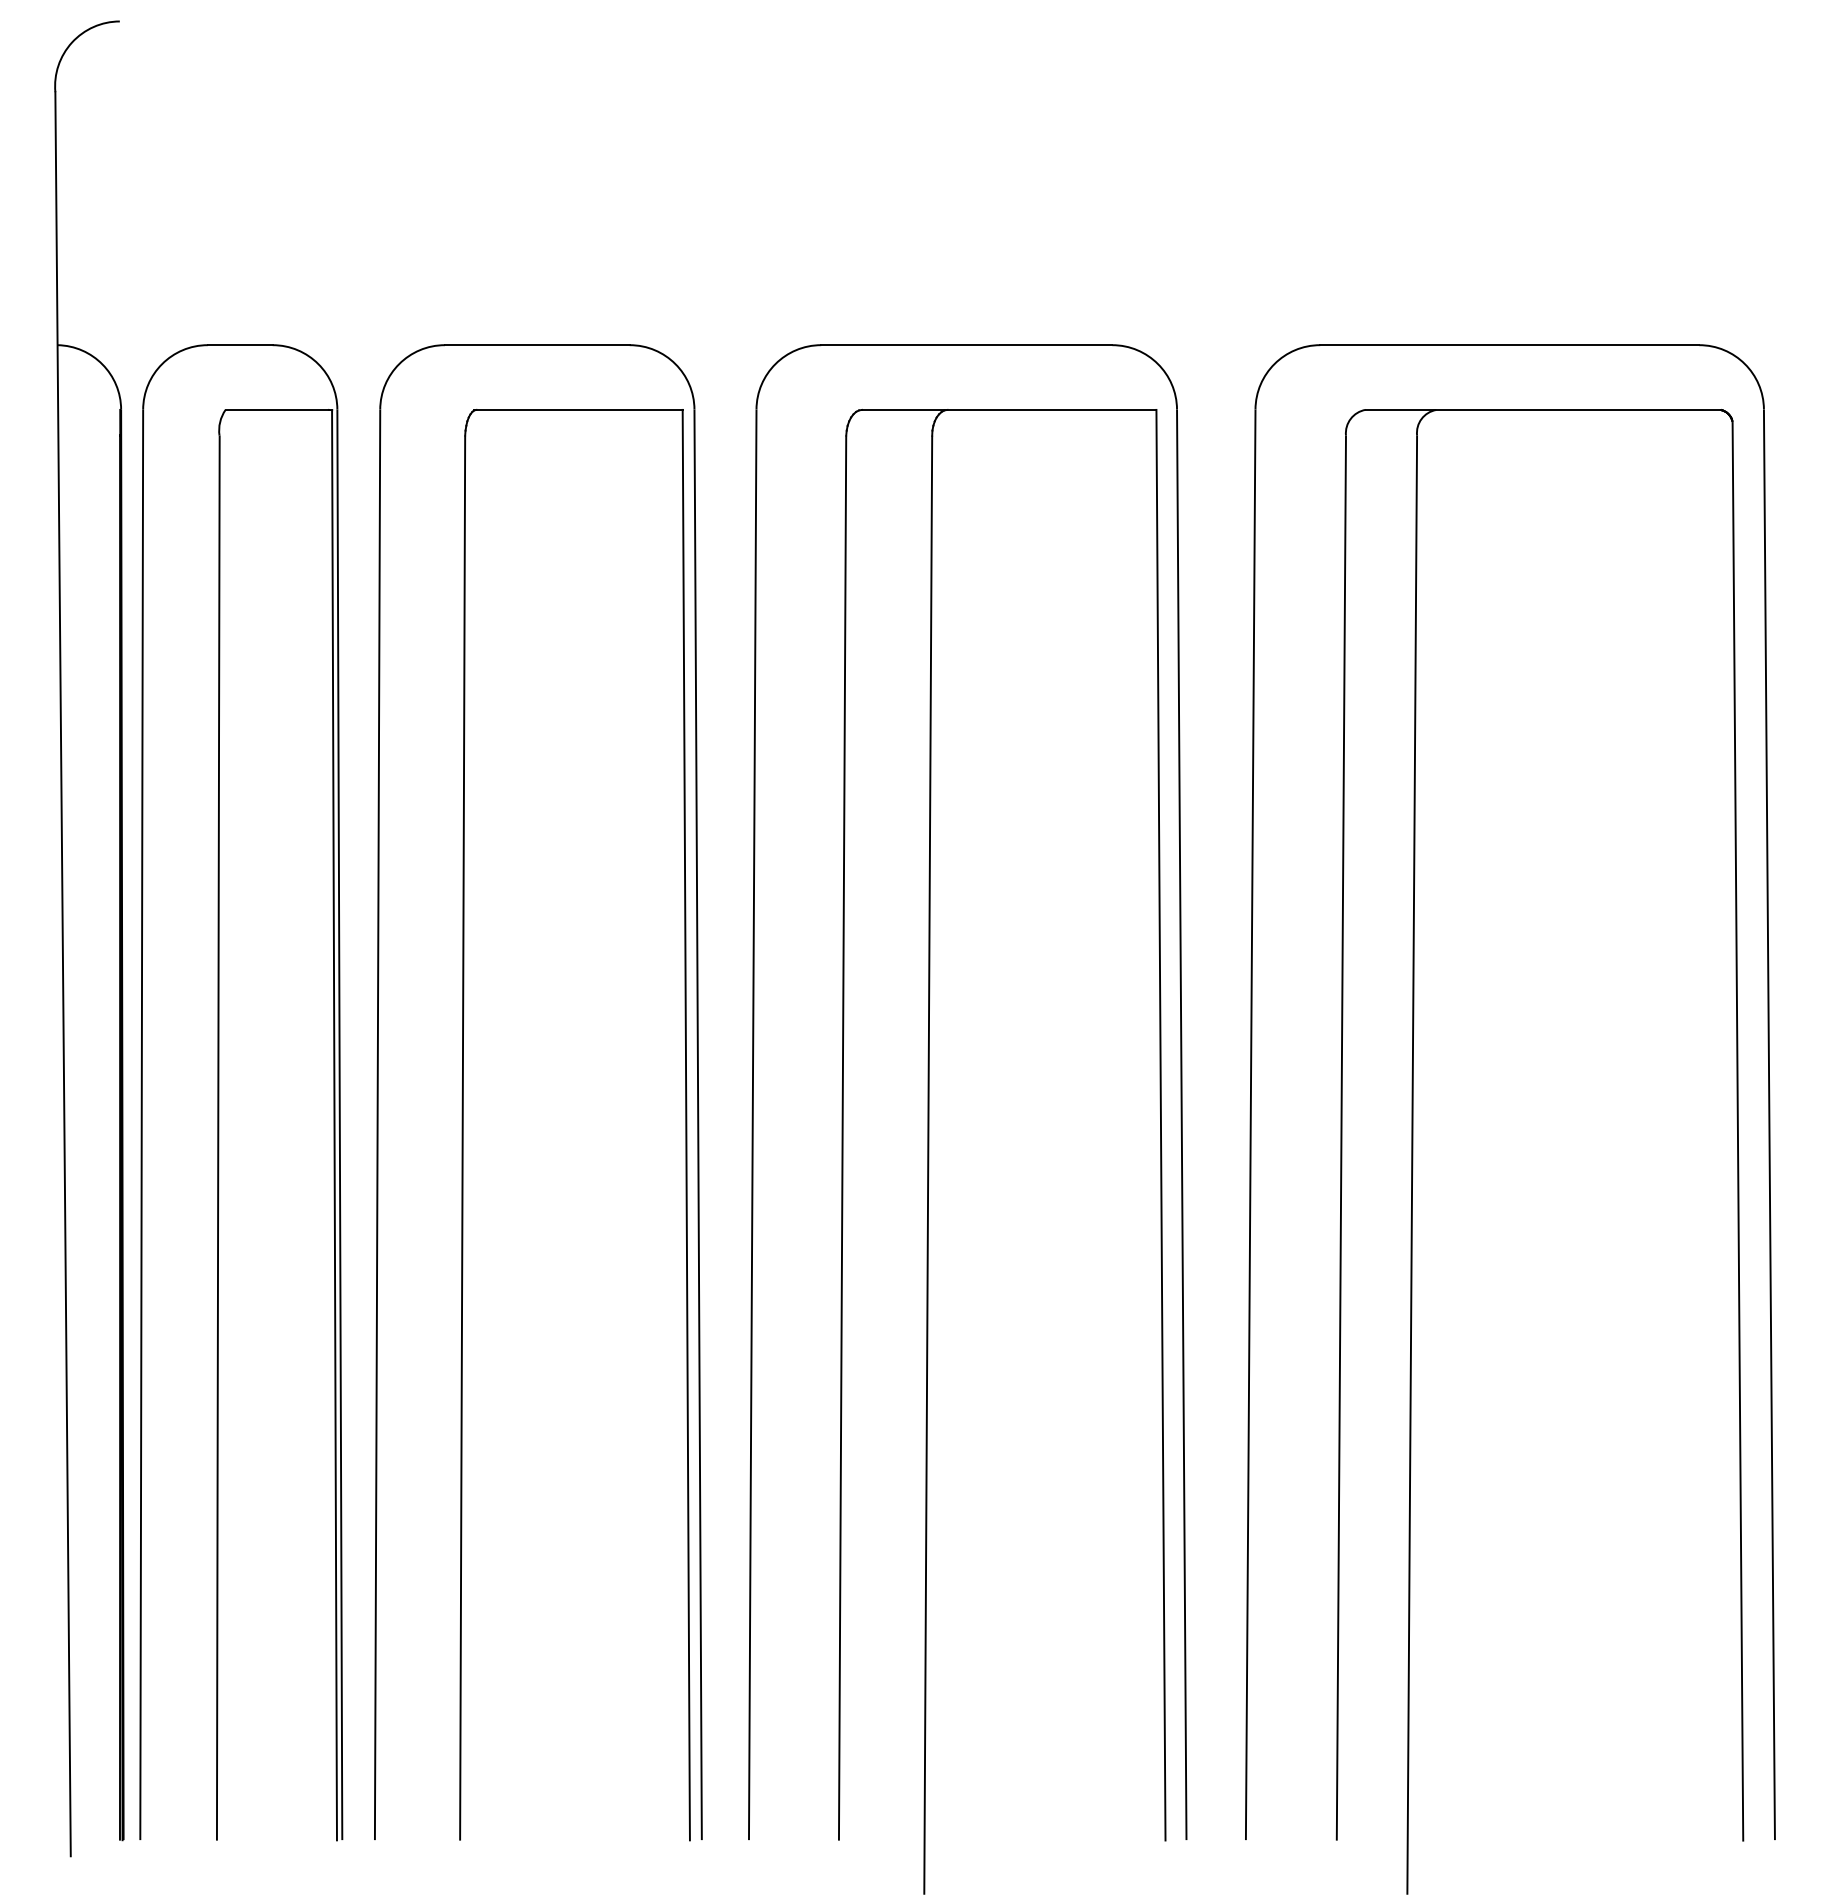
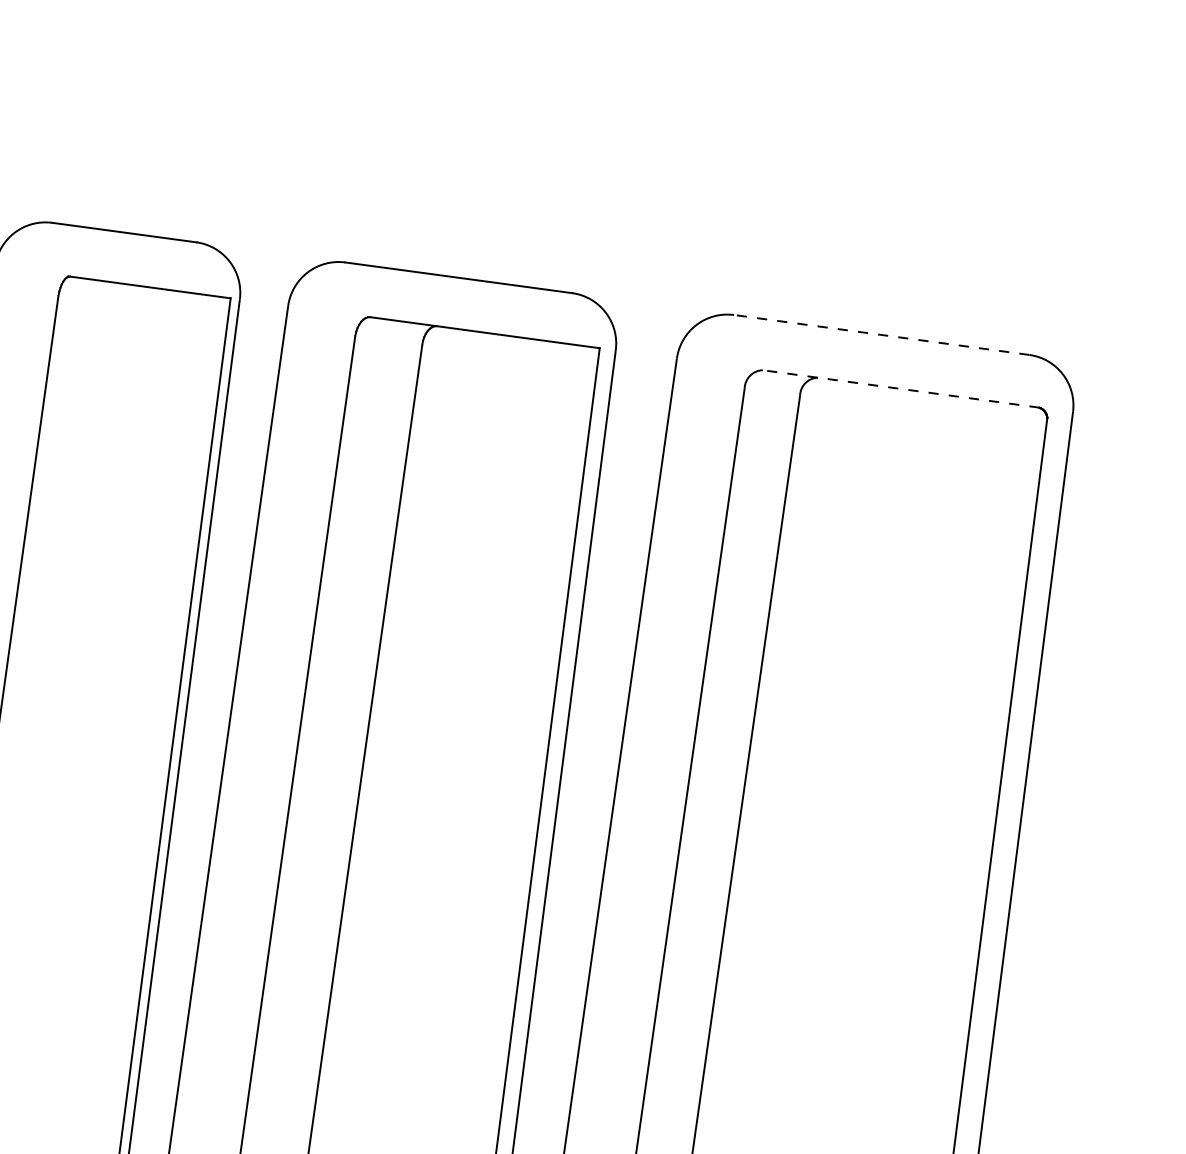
line: (1509, 345) -> (881, 335), solid -> dashed
line: (1543, 409) -> (901, 388), solid -> dashed

